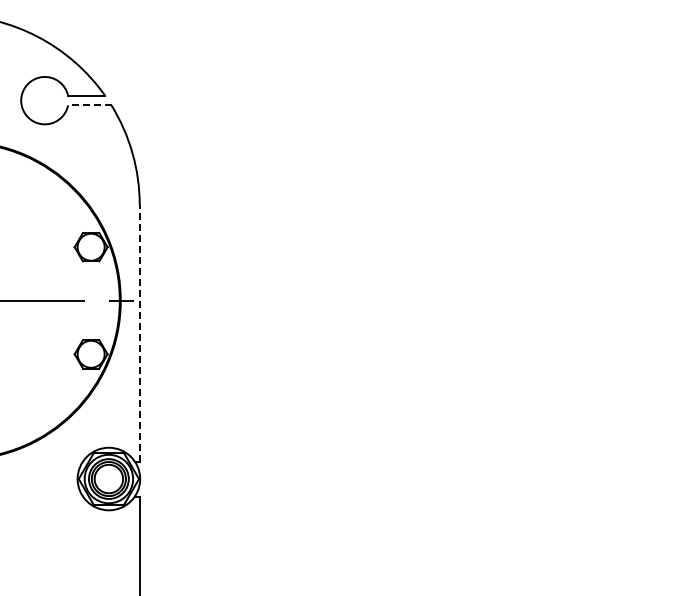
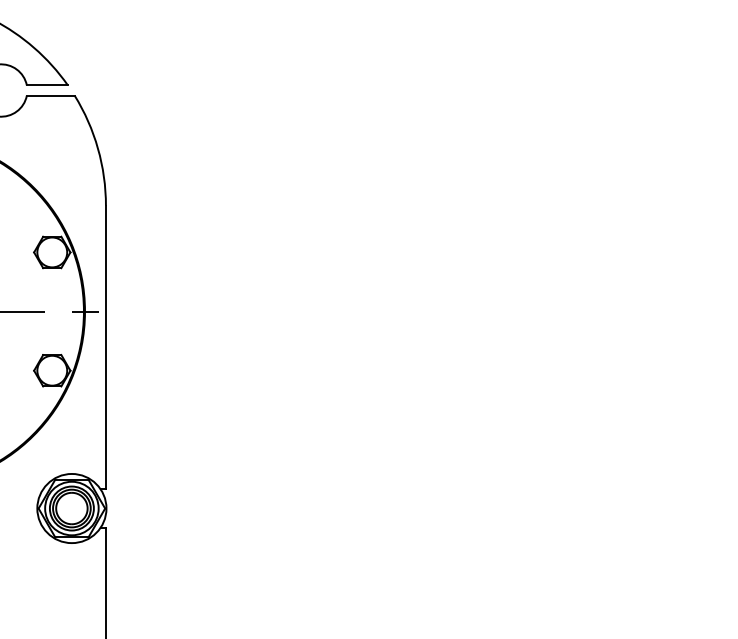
line: (89, 105) -> (50, 95), dashed -> solid
line: (139, 332) -> (105, 346), dashed -> solid

